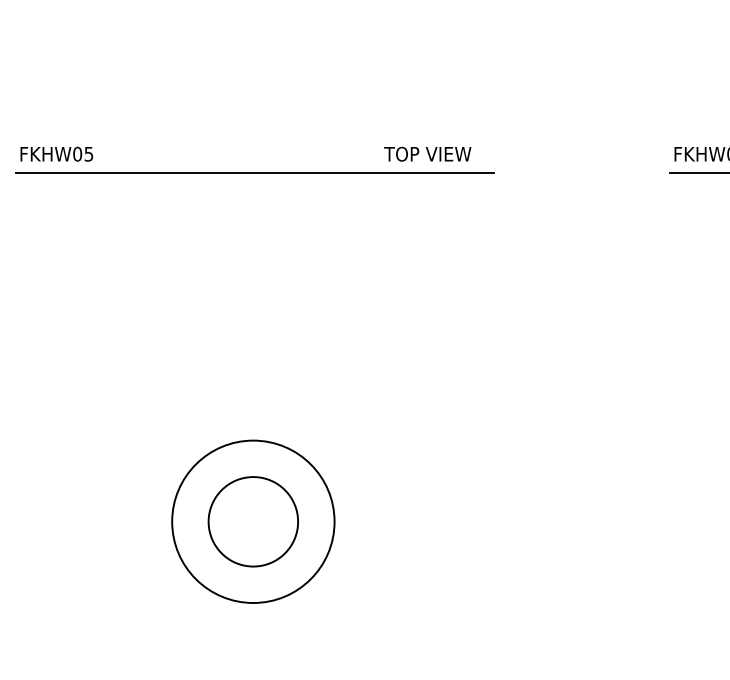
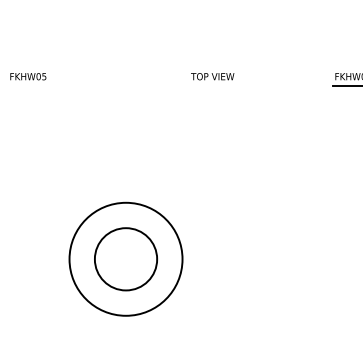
line: (254, 171) -> (126, 85), removed
part: (252, 522) -> (125, 259), size x1.4

